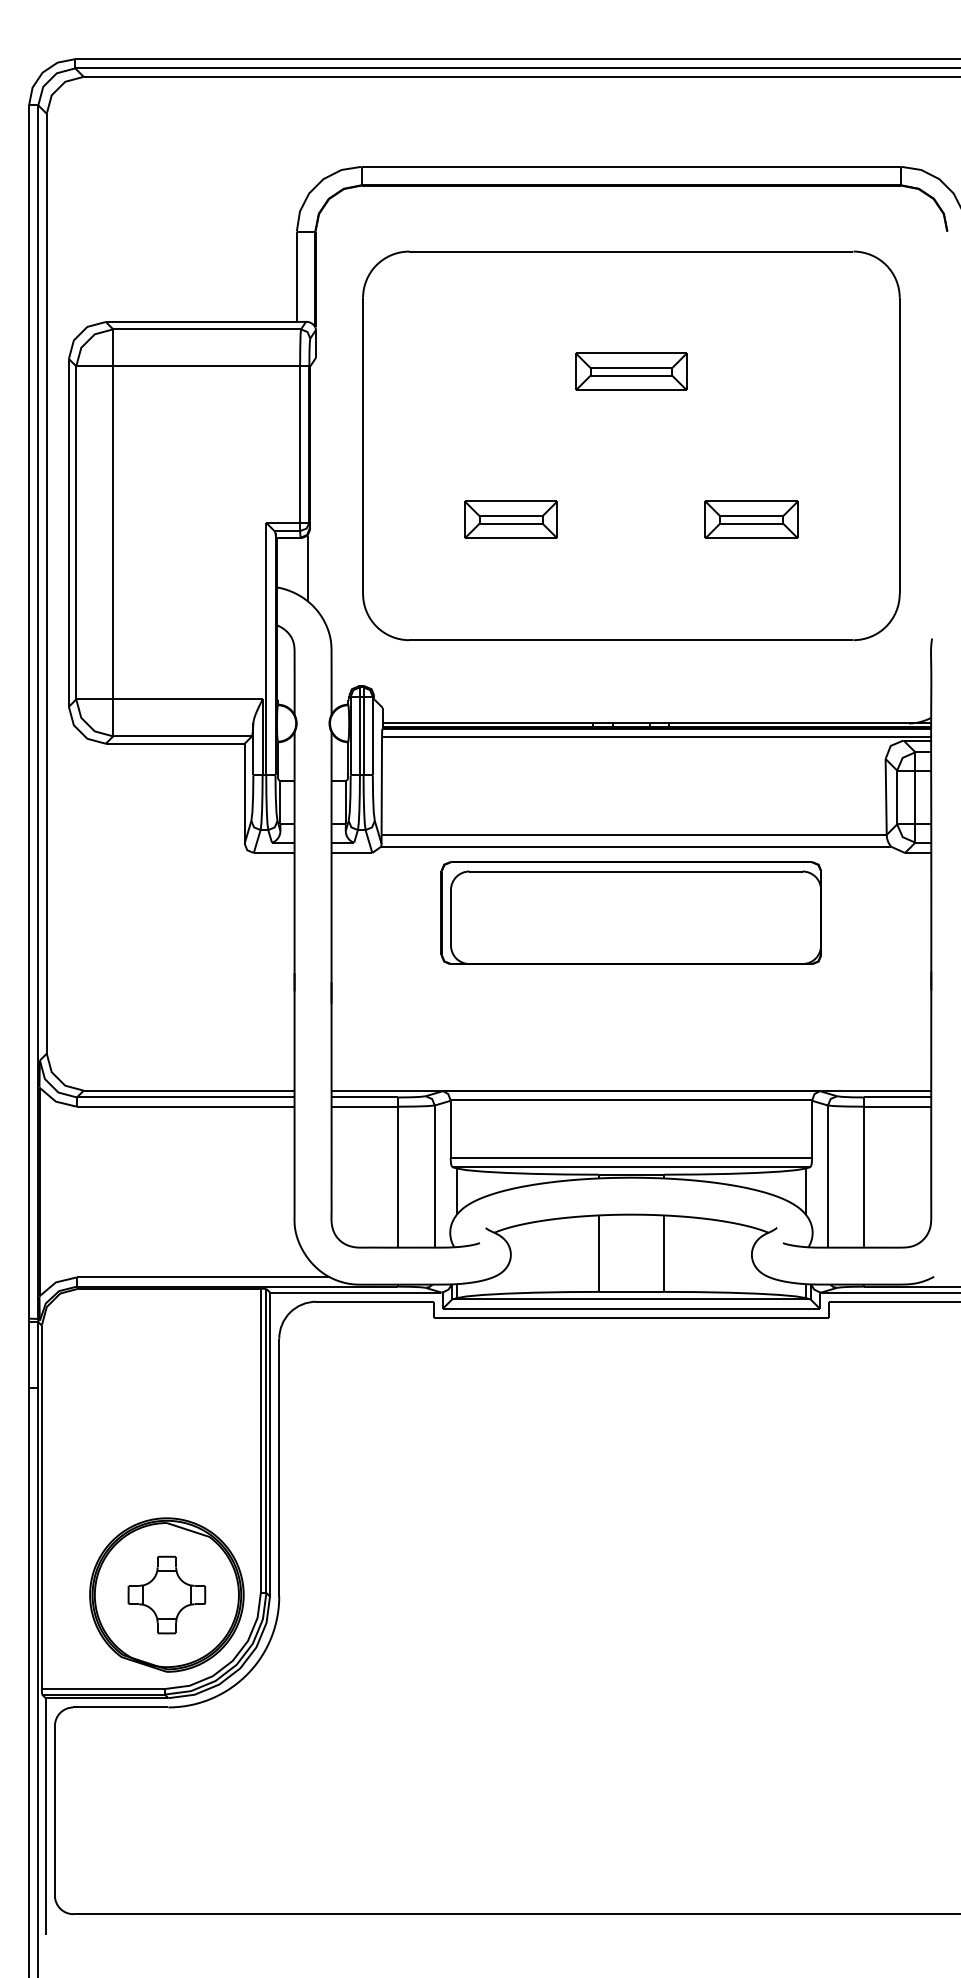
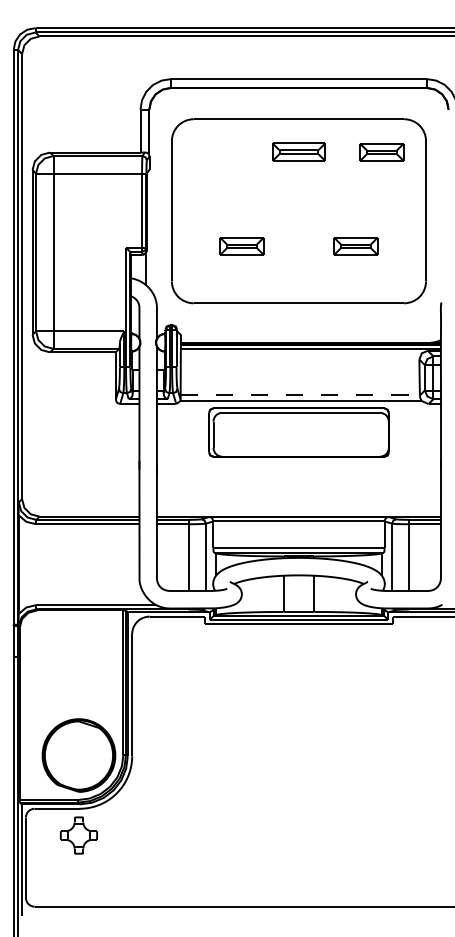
part: (805, 321) -> (381, 152), added
part: (630, 370) -> (298, 151), moved
line: (634, 834) -> (300, 395), solid -> dashed
part: (165, 1594) -> (78, 835), moved

